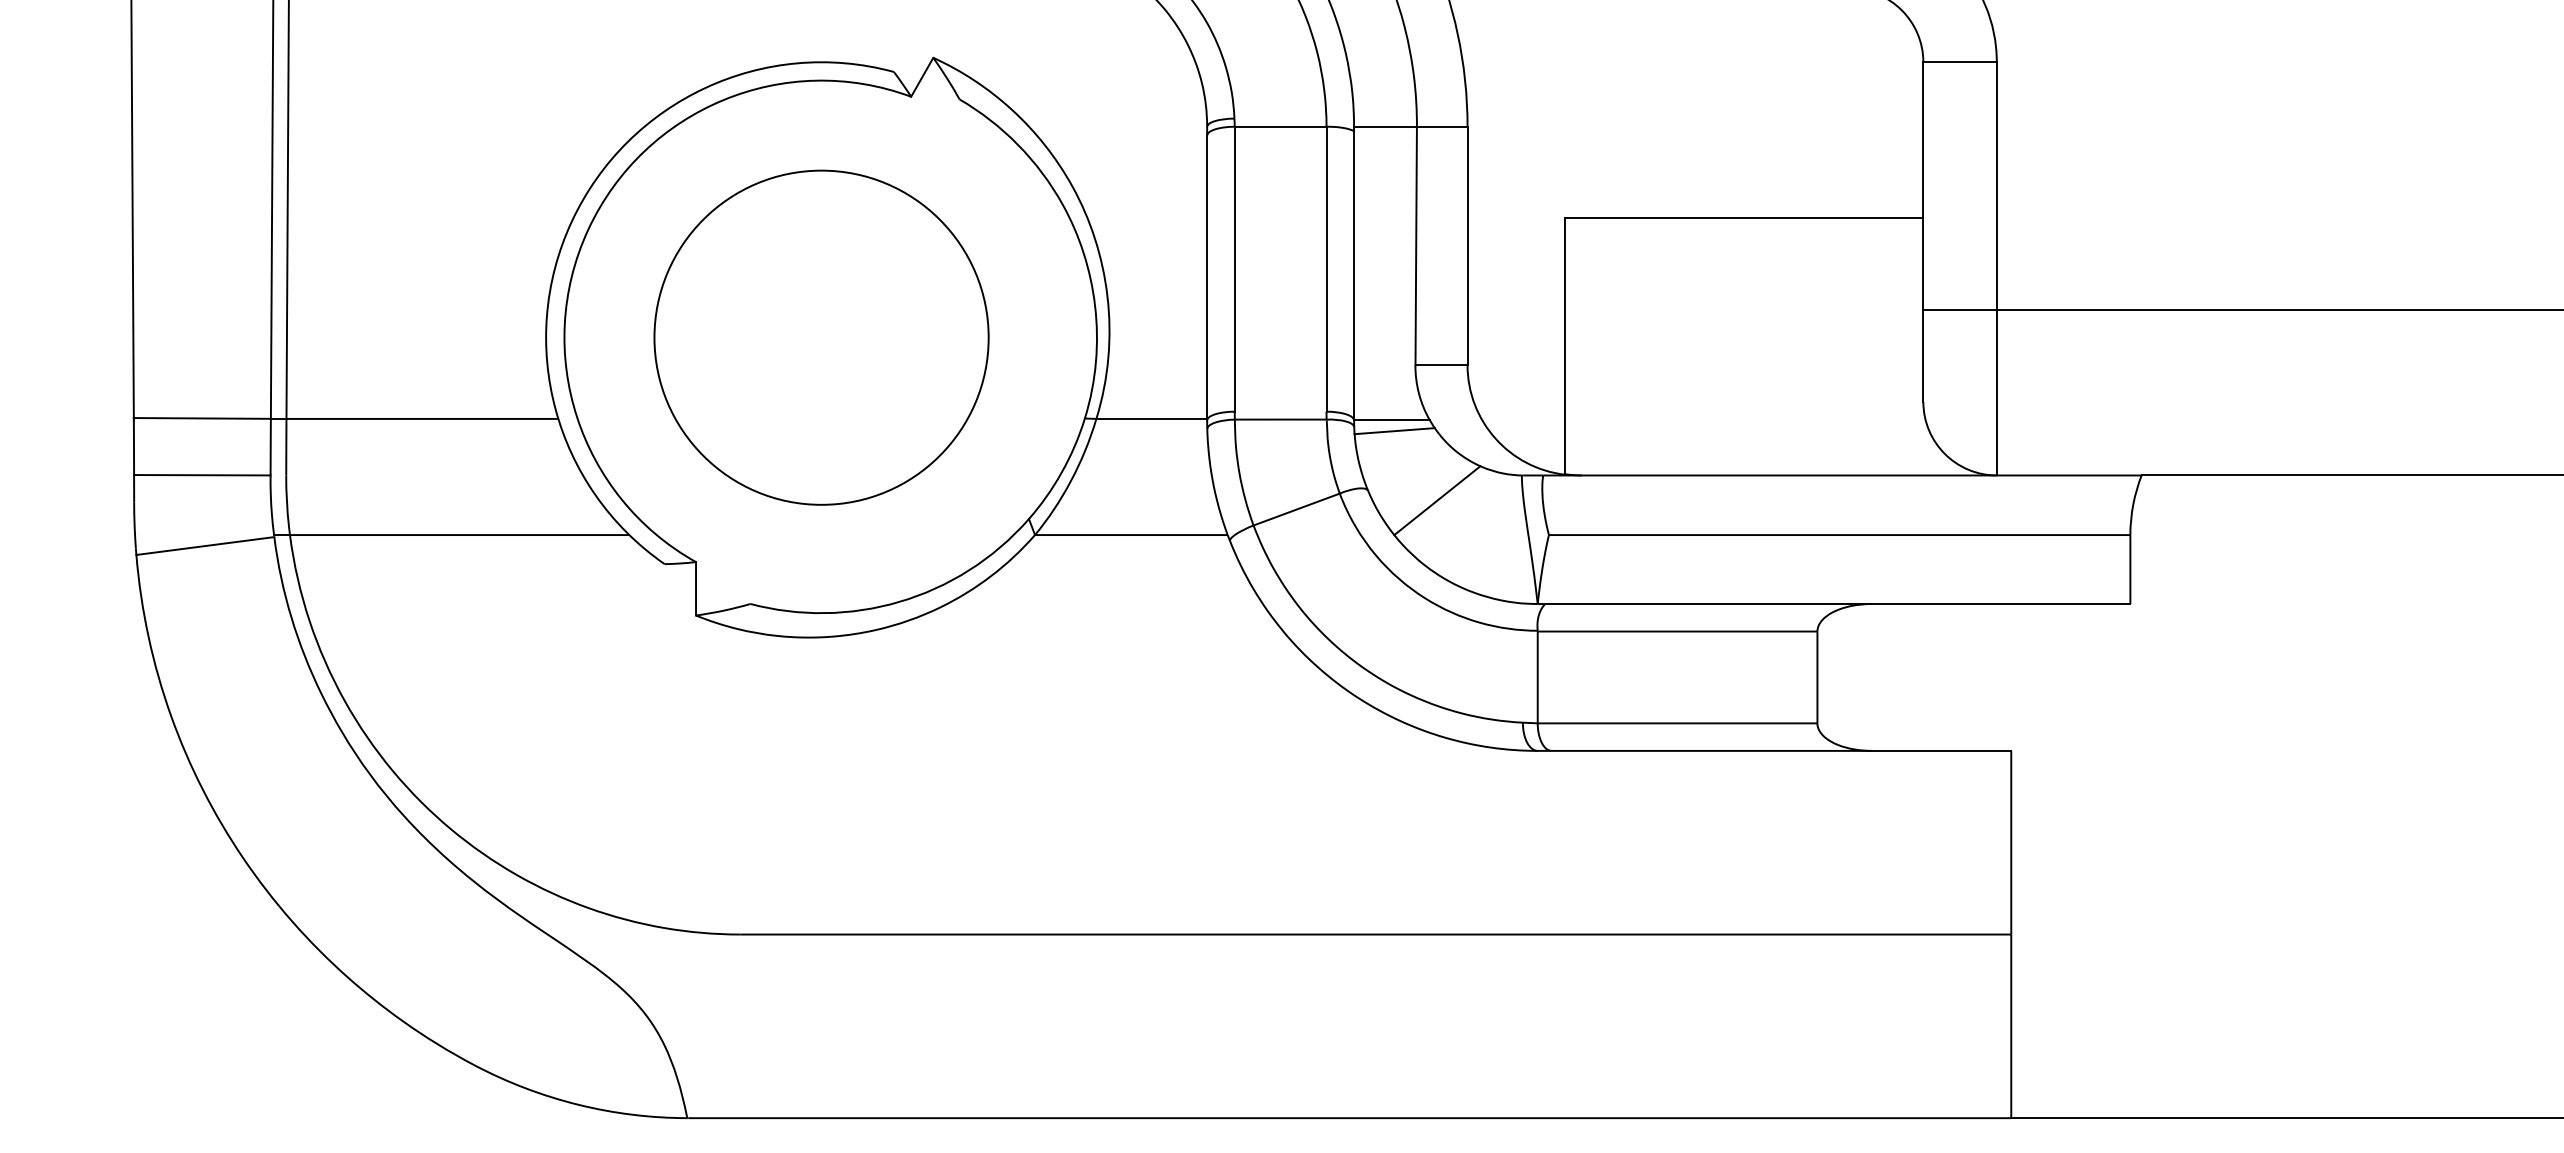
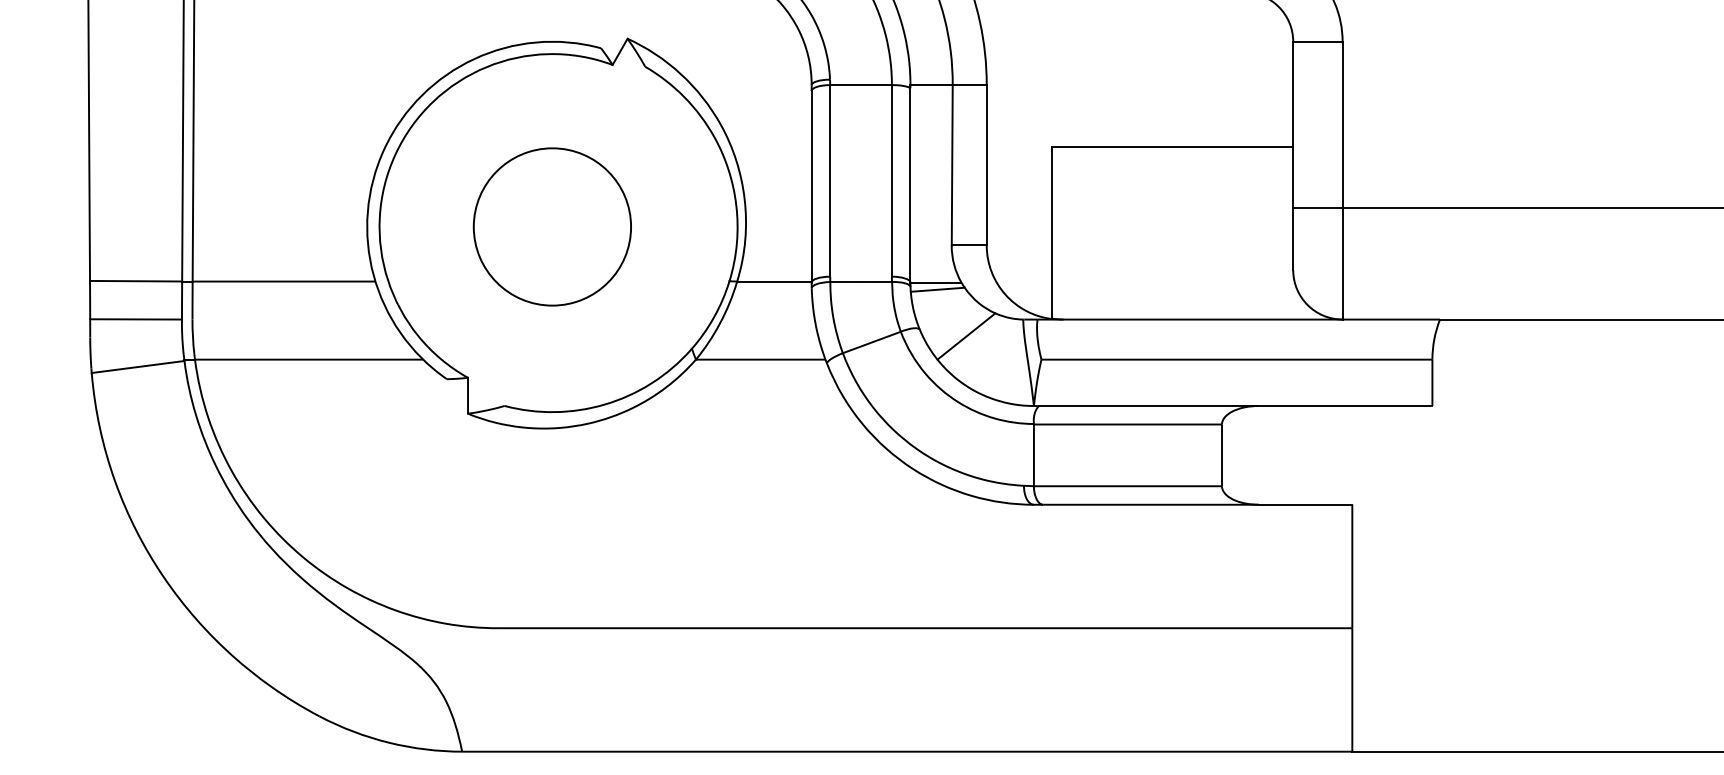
circle: (821, 337) -> (552, 226), size x0.7

